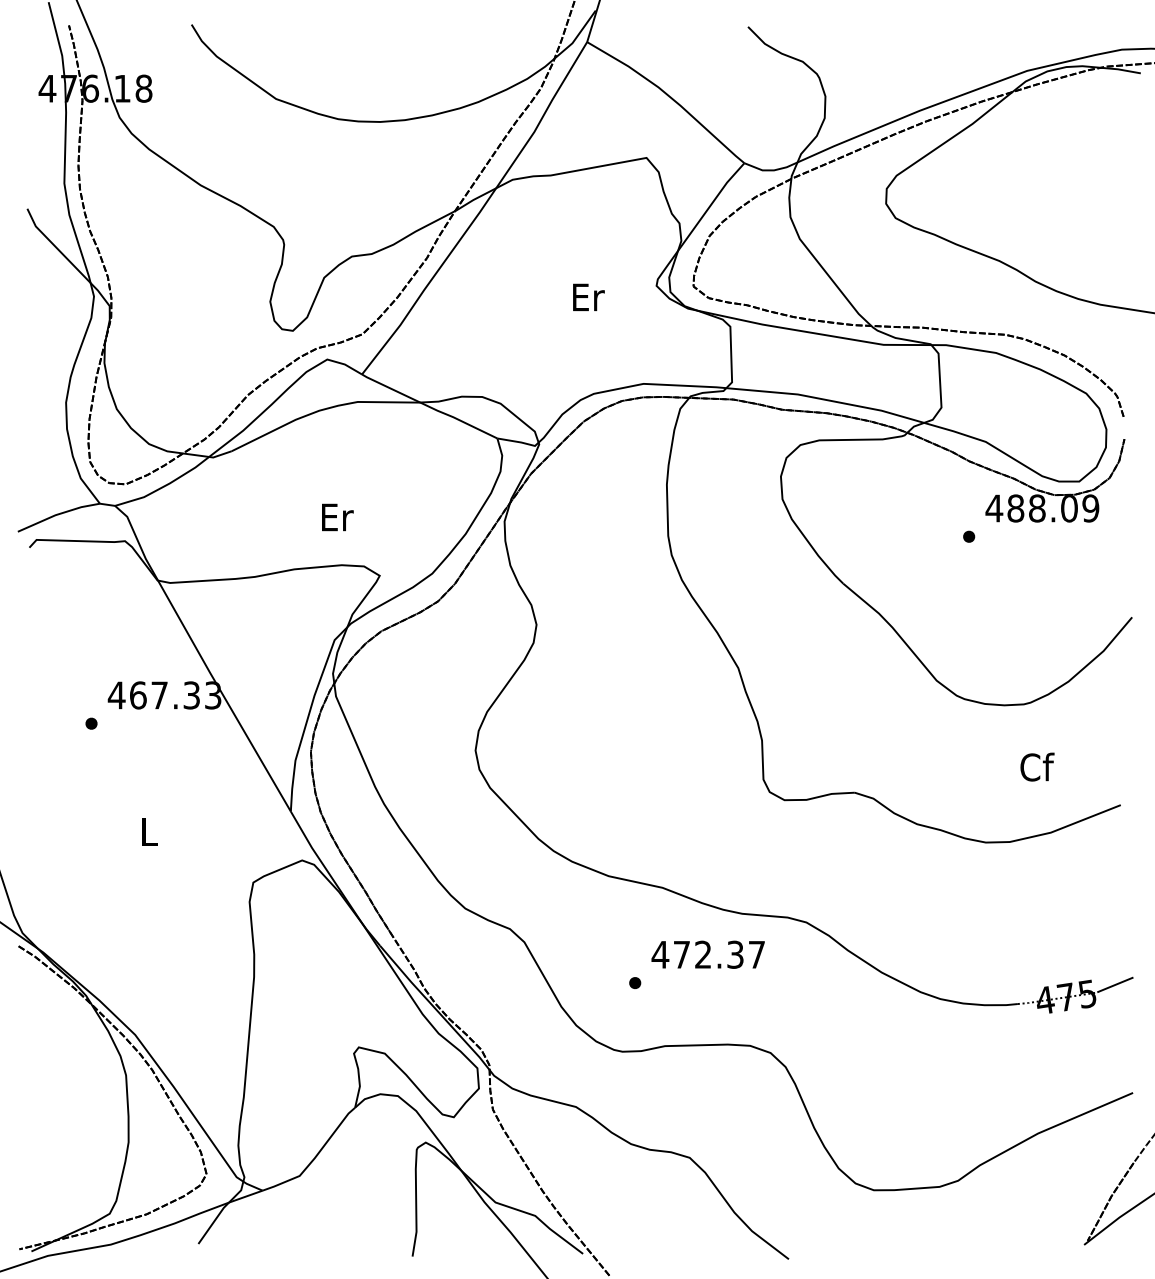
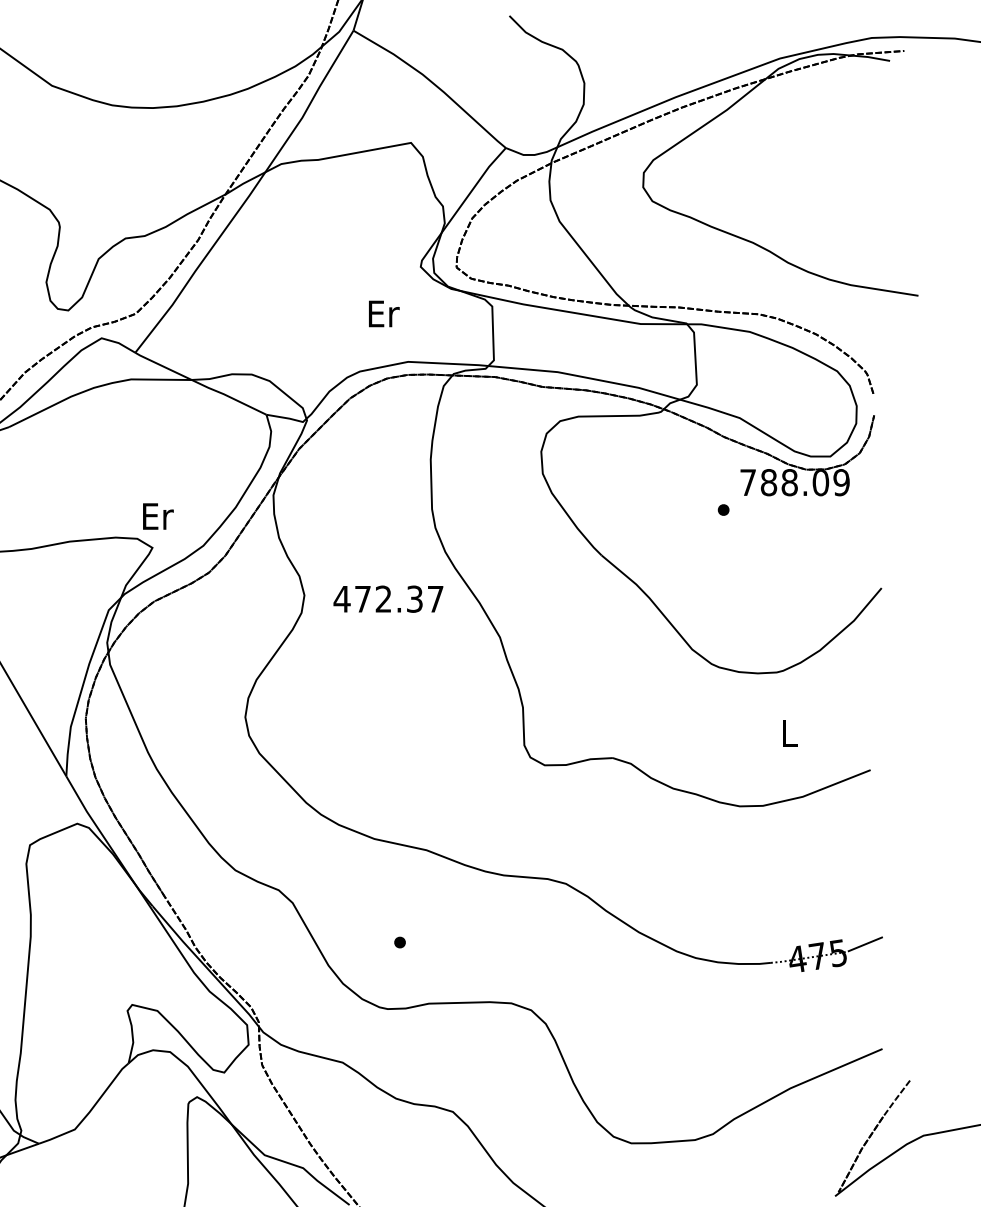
text: (588, 296) -> (383, 313), moved
text: (994, 508) -> (748, 482), 488.09 -> 788.09
text: (337, 517) -> (158, 516), moved
text: (1037, 766) -> (789, 732), Cf -> L
text: (707, 954) -> (387, 598), moved

